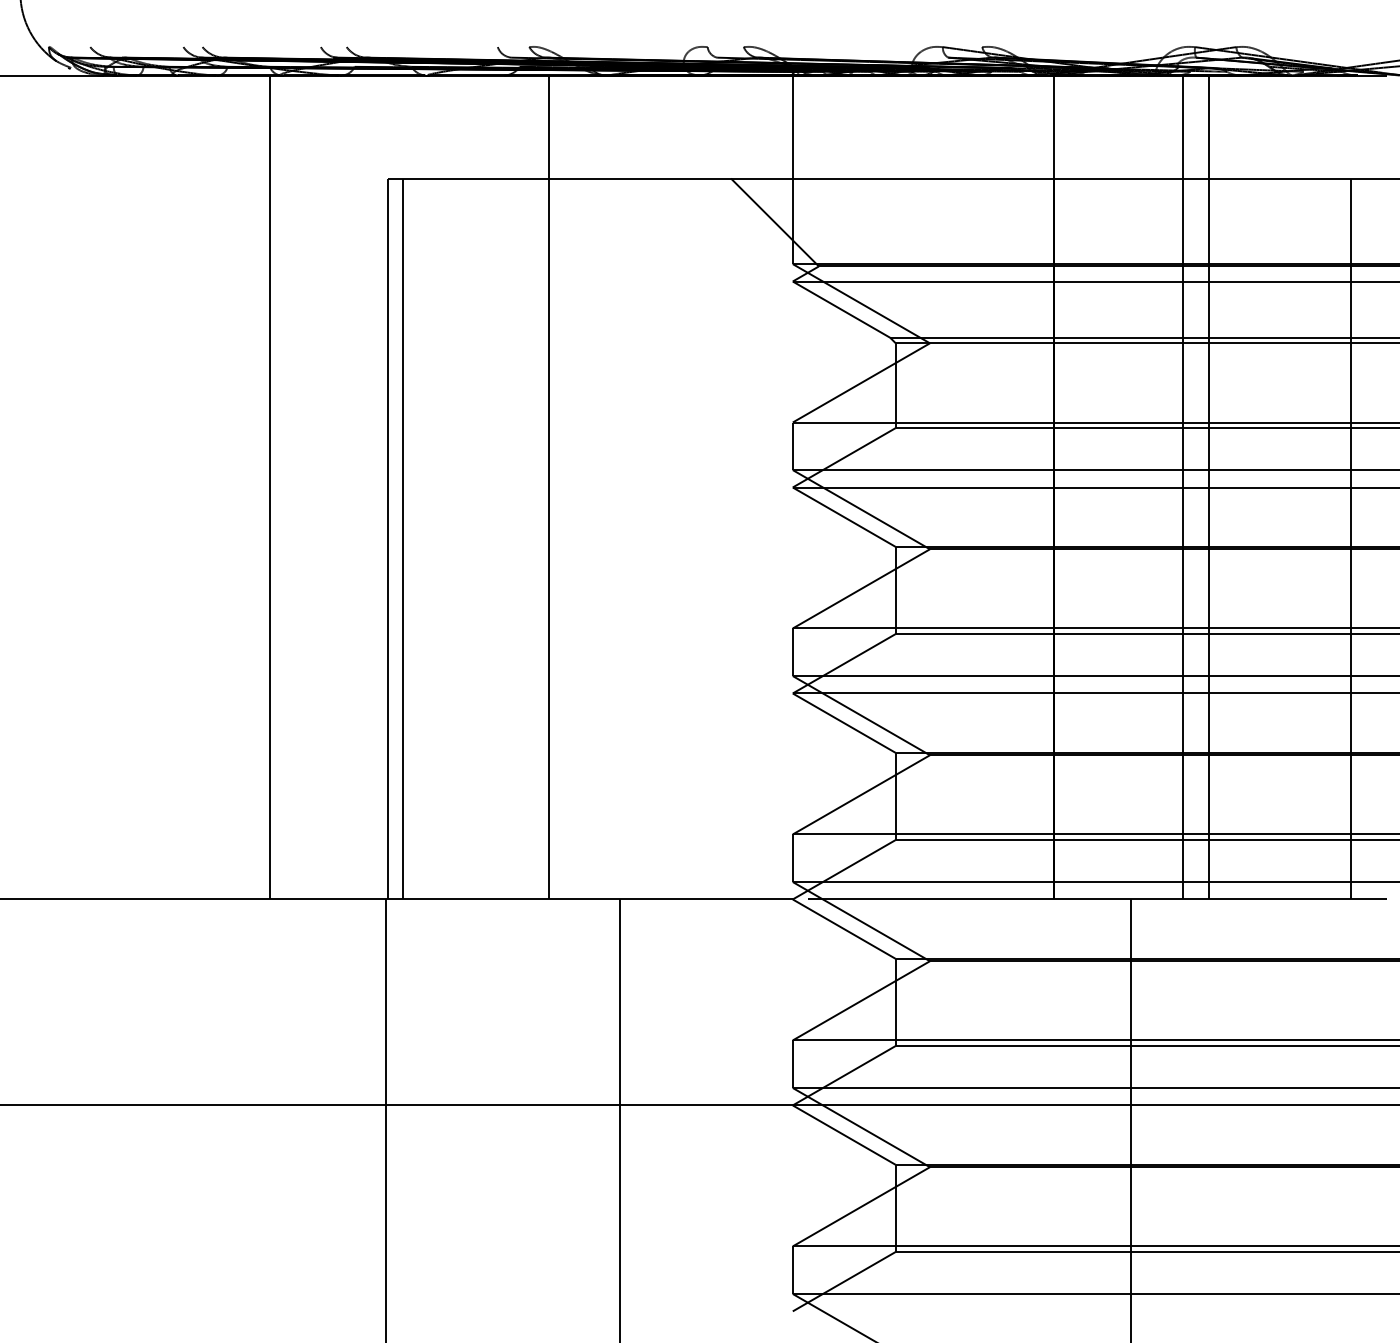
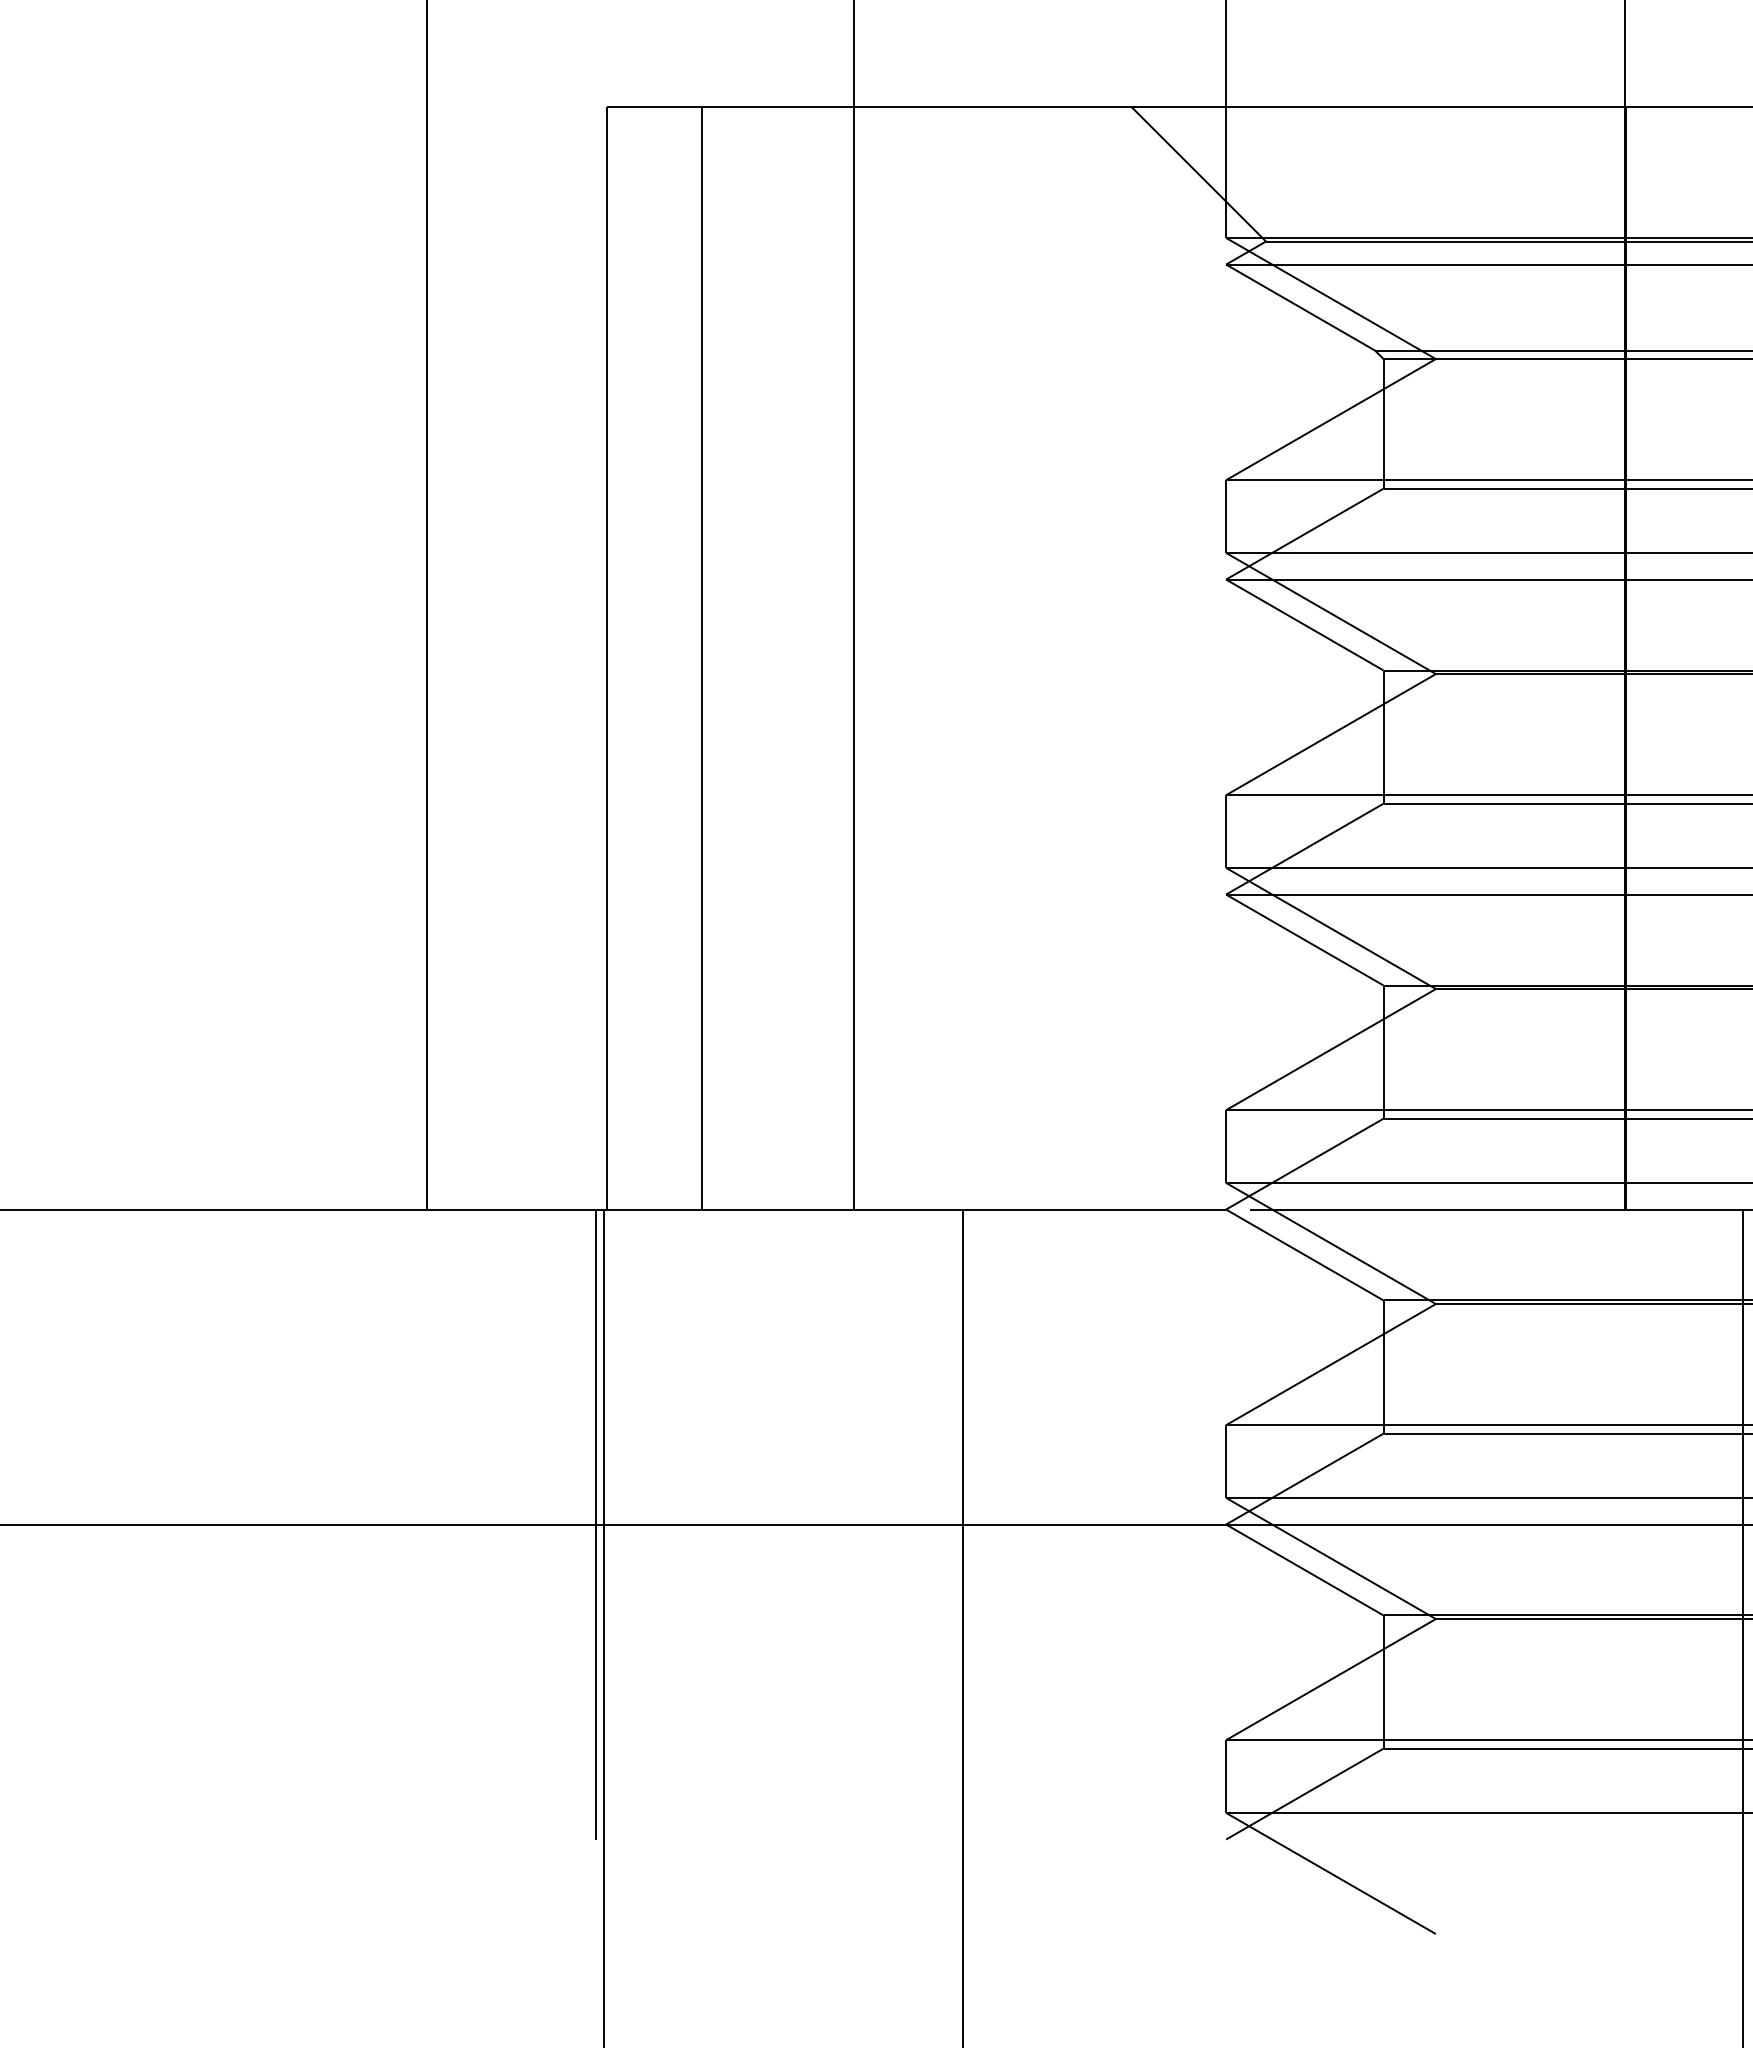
line: (402, 538) -> (701, 657), moved
line: (380, 1105) -> (595, 1524), added

